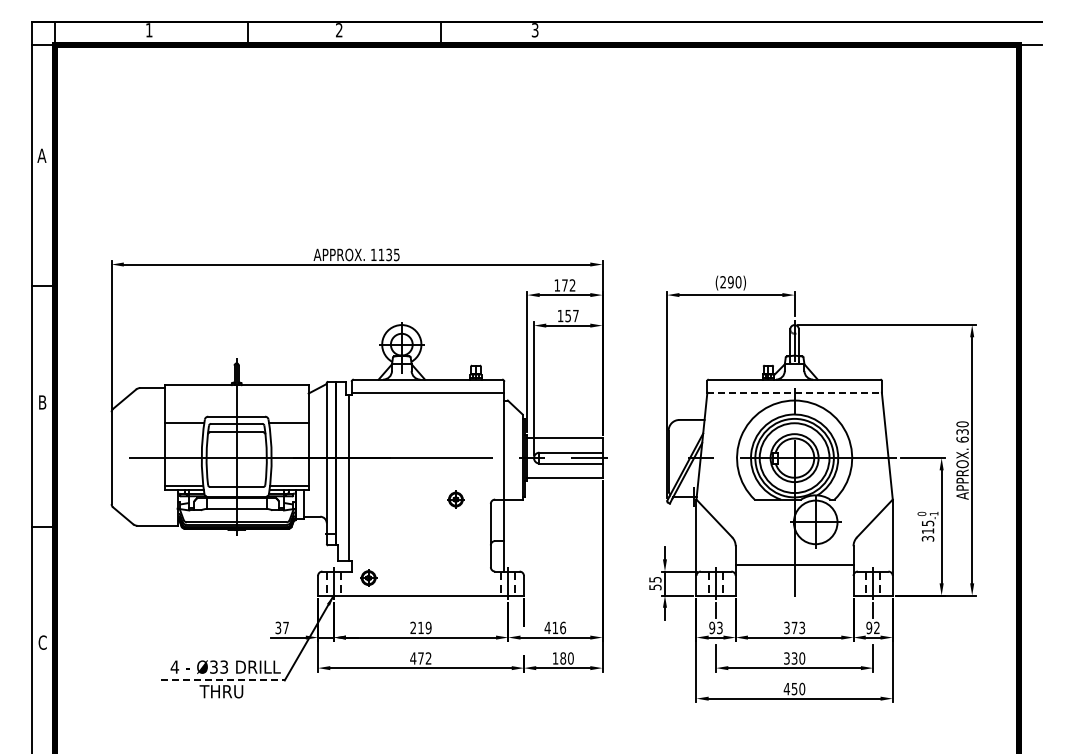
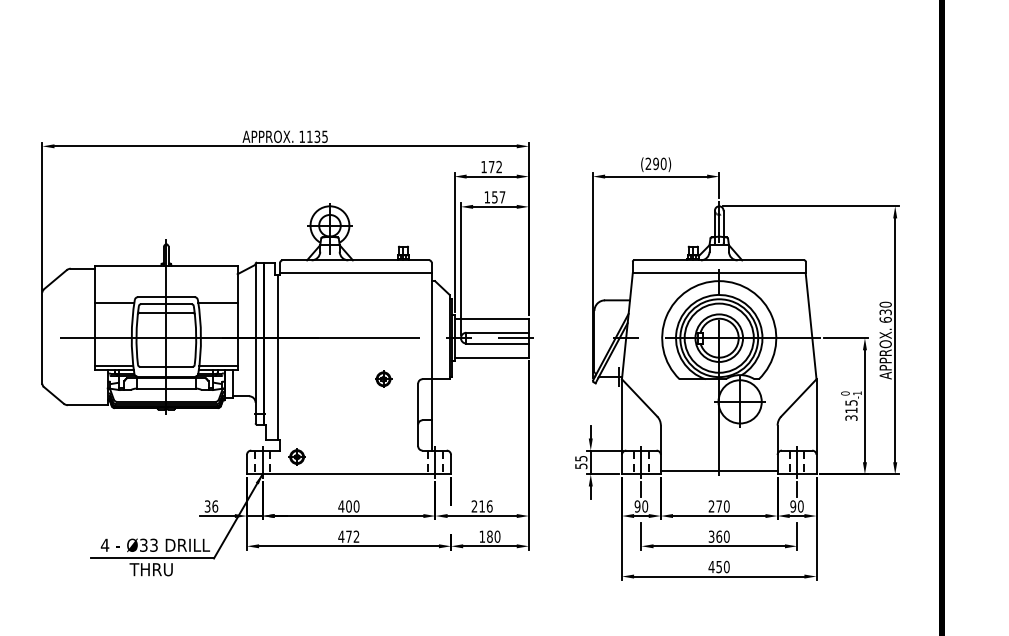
line: (795, 392) -> (720, 273), dashed -> solid
line: (794, 565) -> (719, 471), moved
text: (286, 627) -> (215, 506), 37 -> 36
text: (420, 627) -> (348, 506), 219 -> 400
text: (547, 627) -> (474, 506), 416 -> 216
text: (719, 627) -> (644, 506), 93 -> 90
text: (794, 627) -> (719, 506), 373 -> 270
text: (876, 627) -> (800, 506), 92 -> 90
text: (794, 658) -> (719, 536), 330 -> 360
line: (222, 680) -> (152, 558), dashed -> solid

